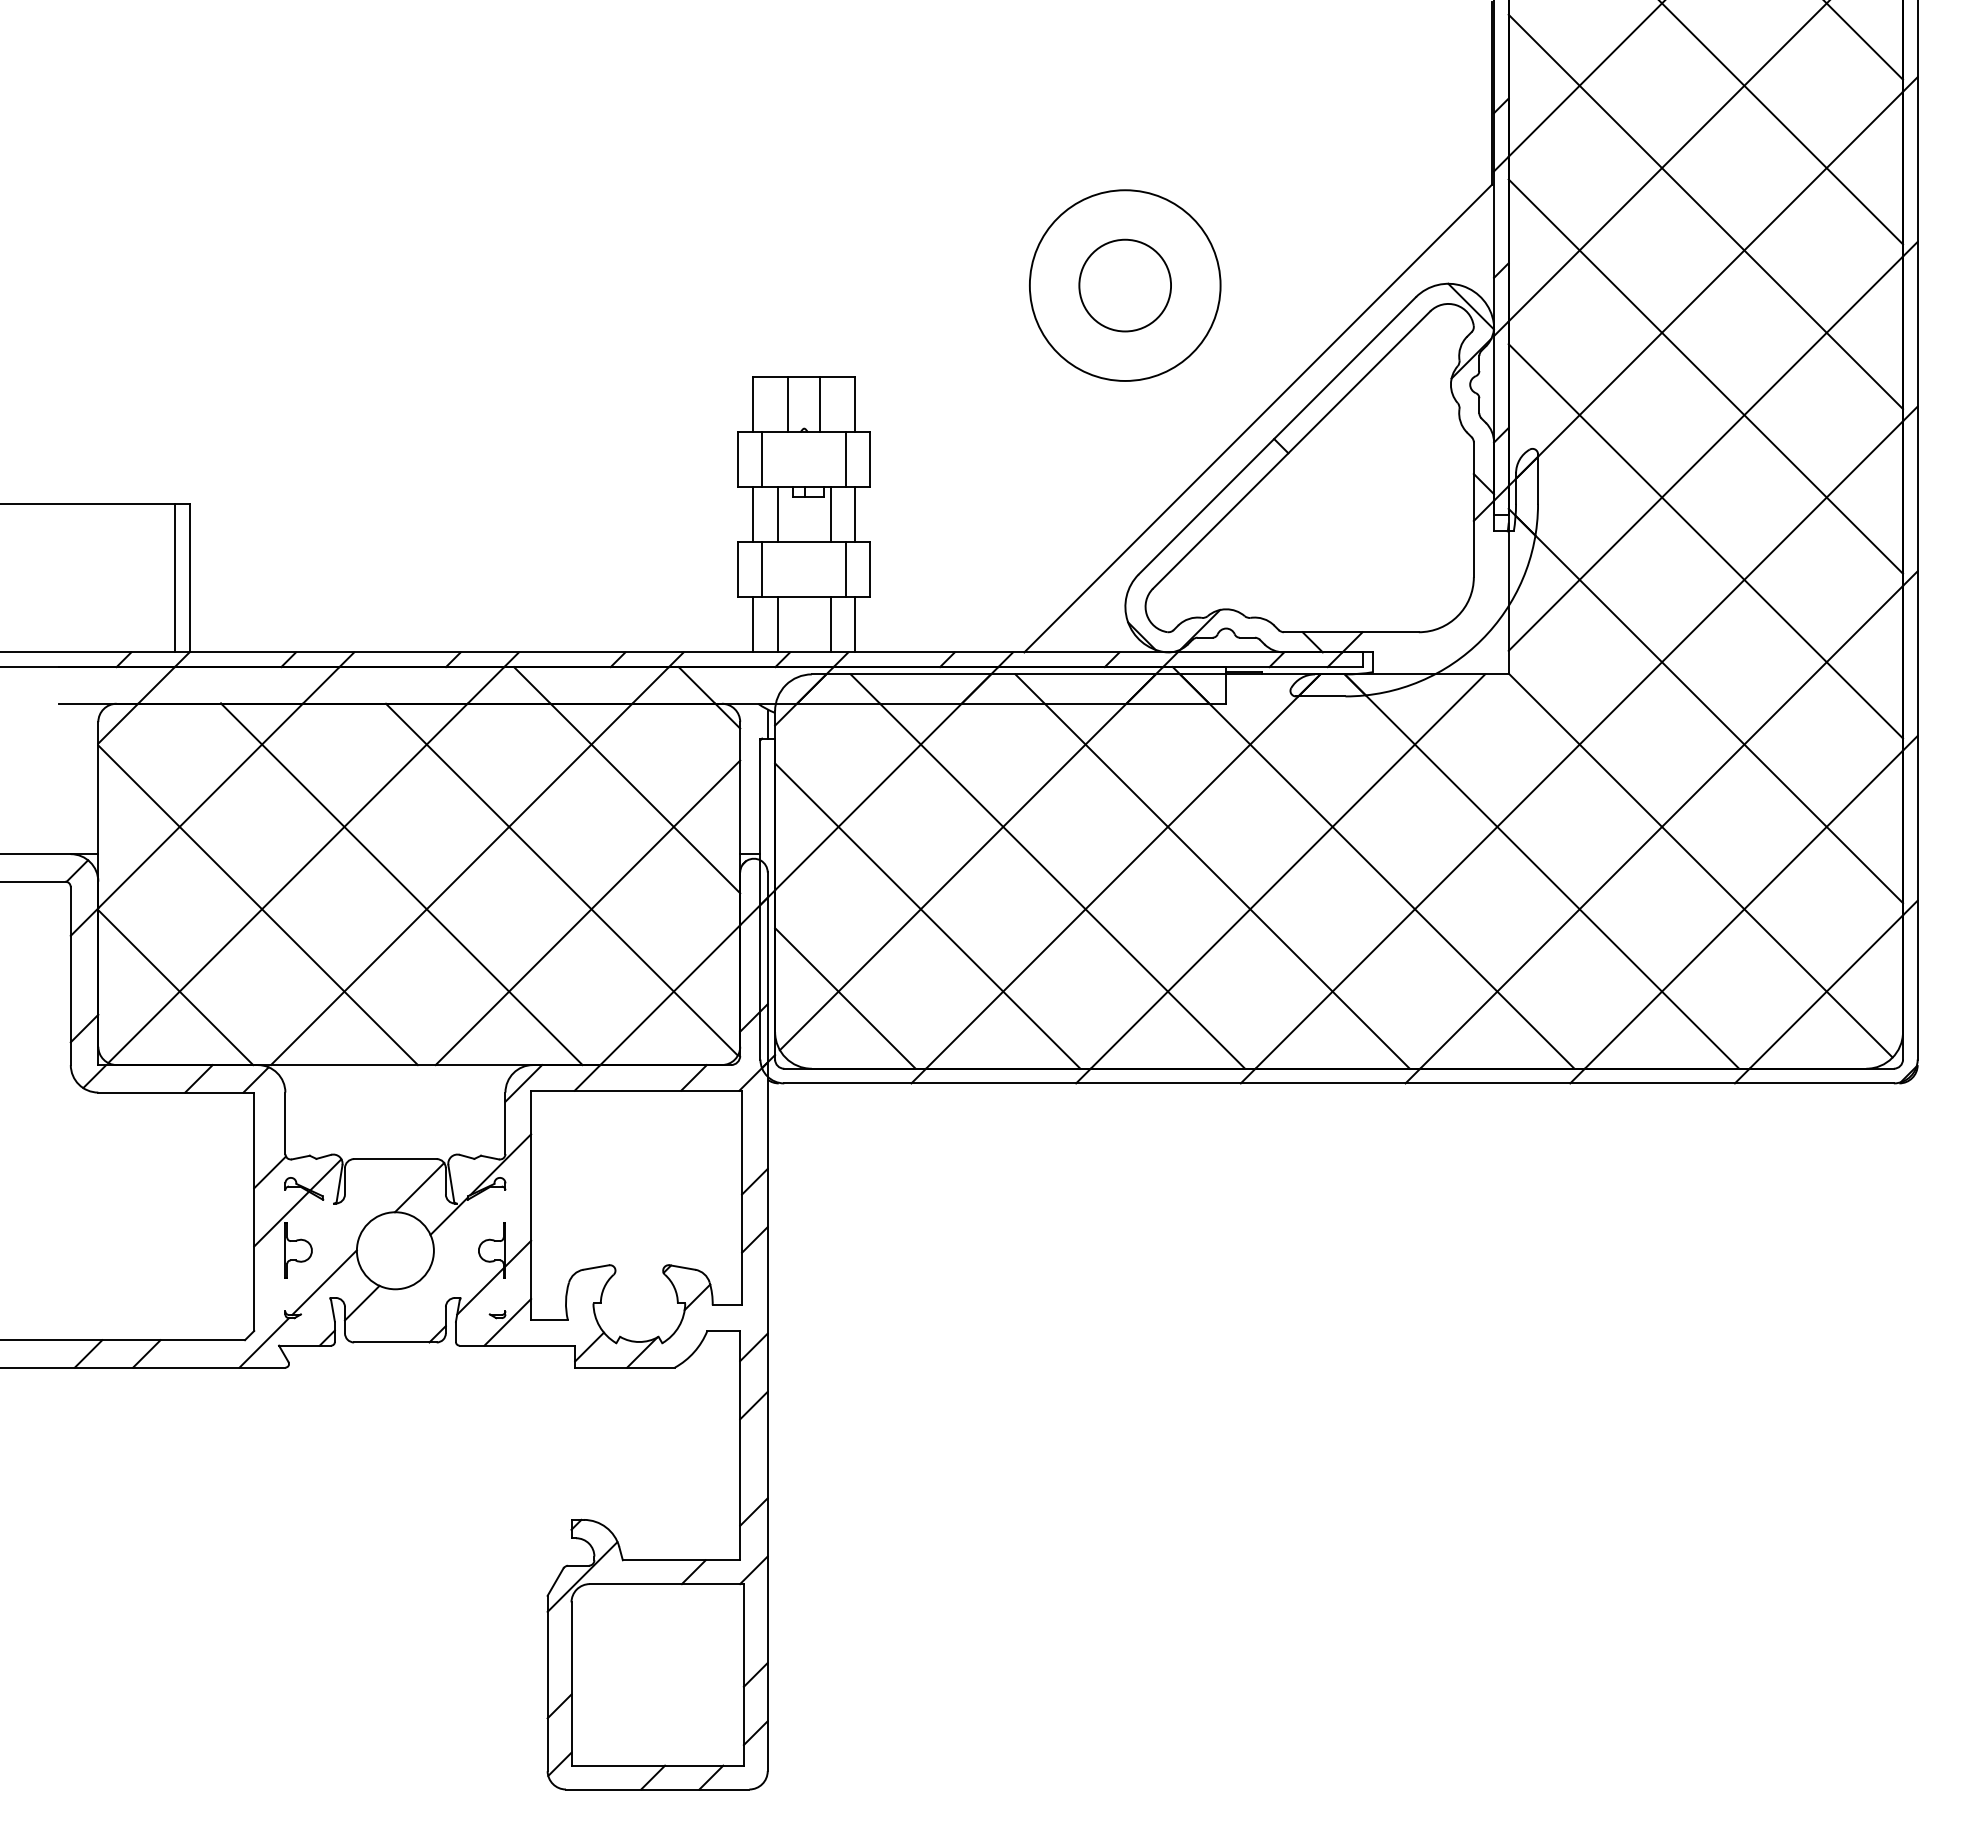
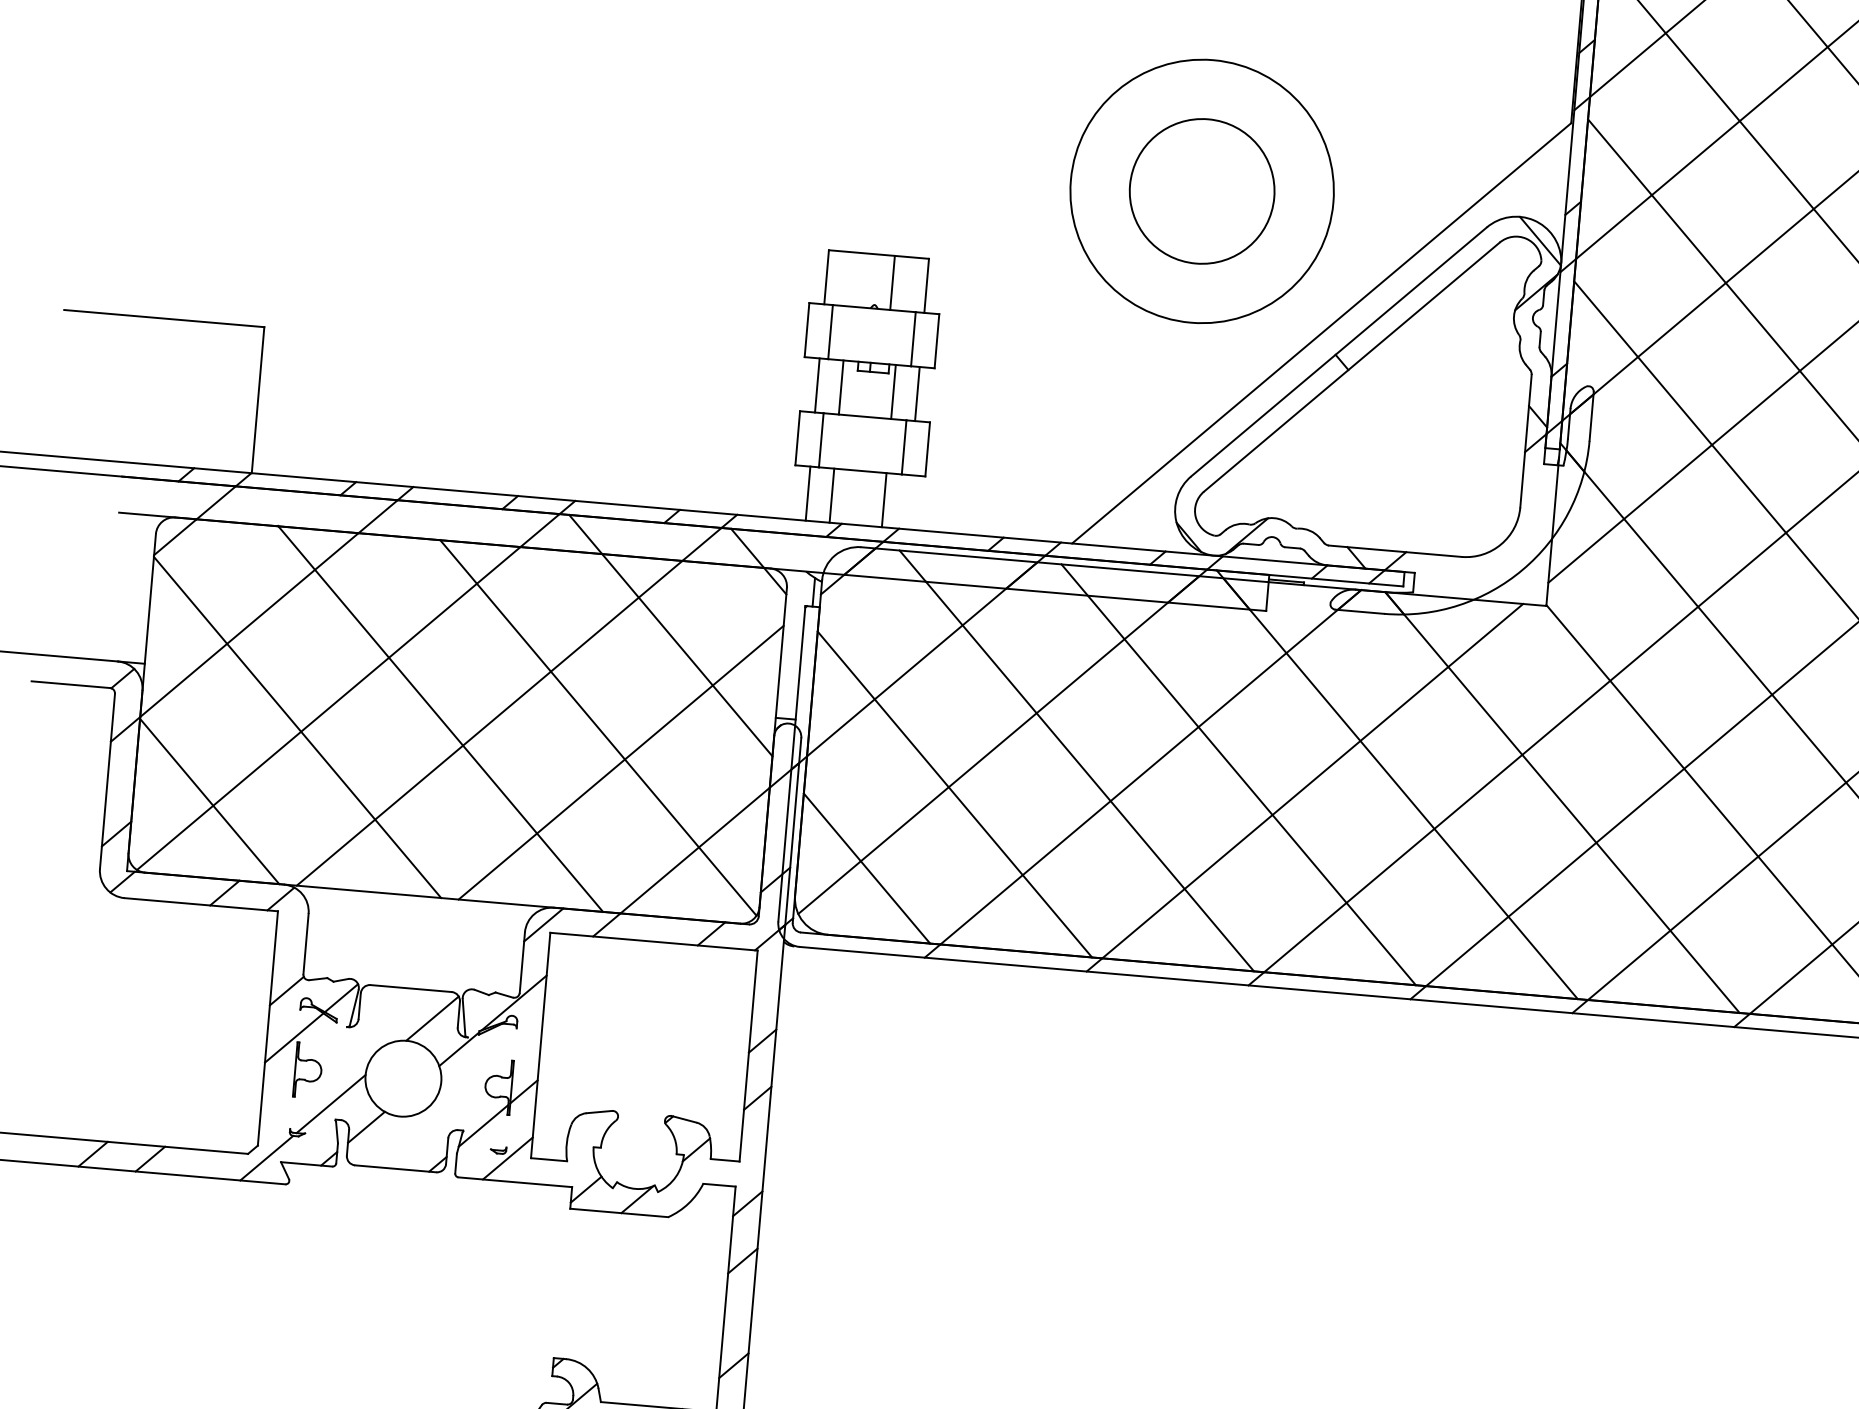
circle: (1124, 285) -> (1201, 191), size x1.4
circle: (1125, 285) -> (1202, 191), size x1.6
line: (788, 404) -> (861, 279), removed
line: (175, 577) -> (243, 398), removed
line: (855, 624) -> (908, 501), removed

